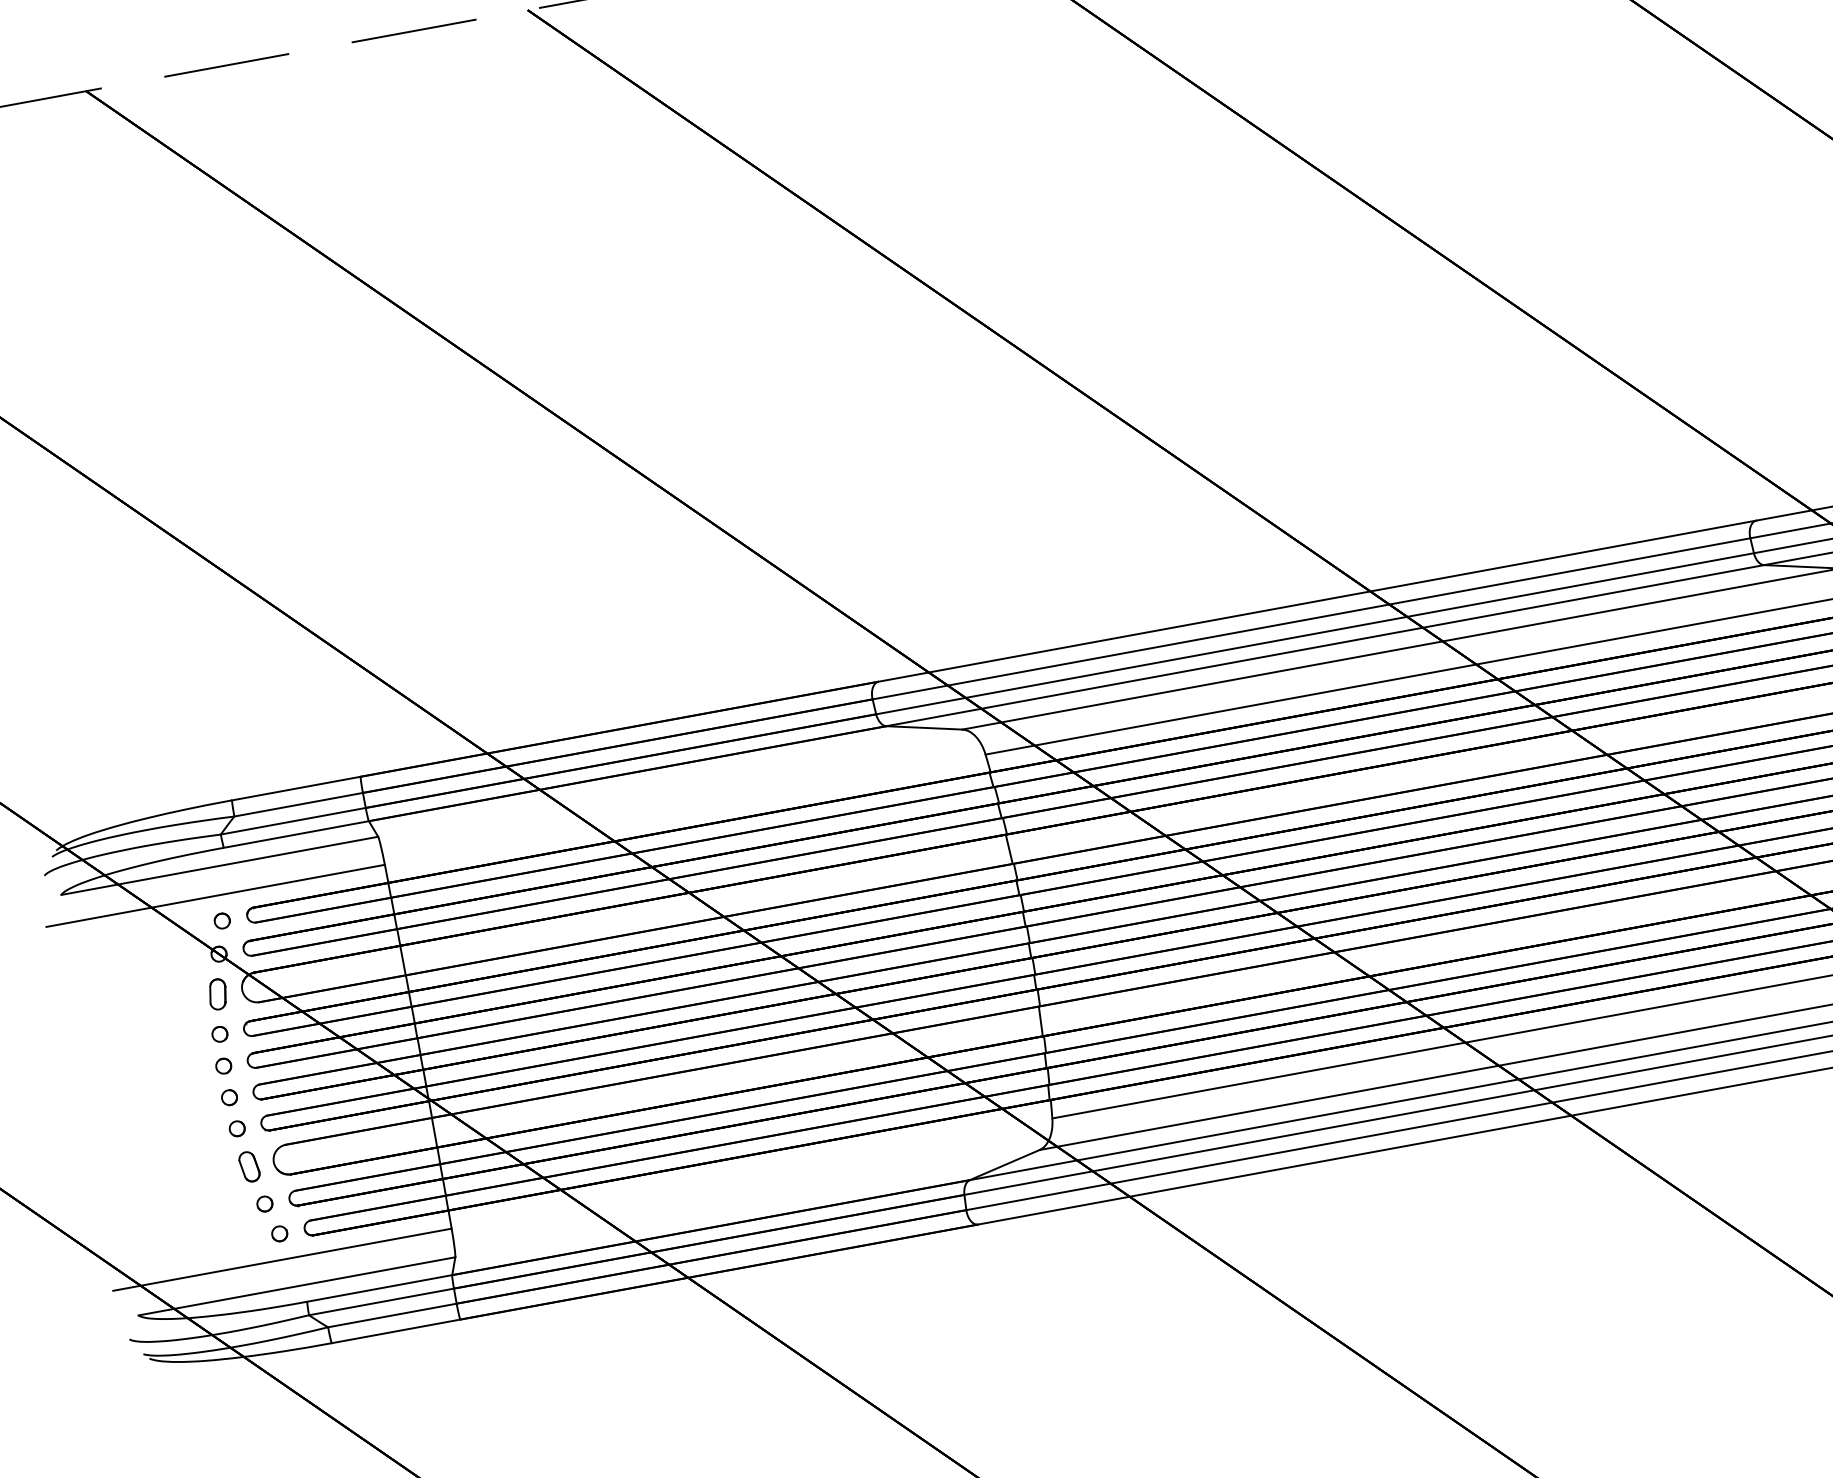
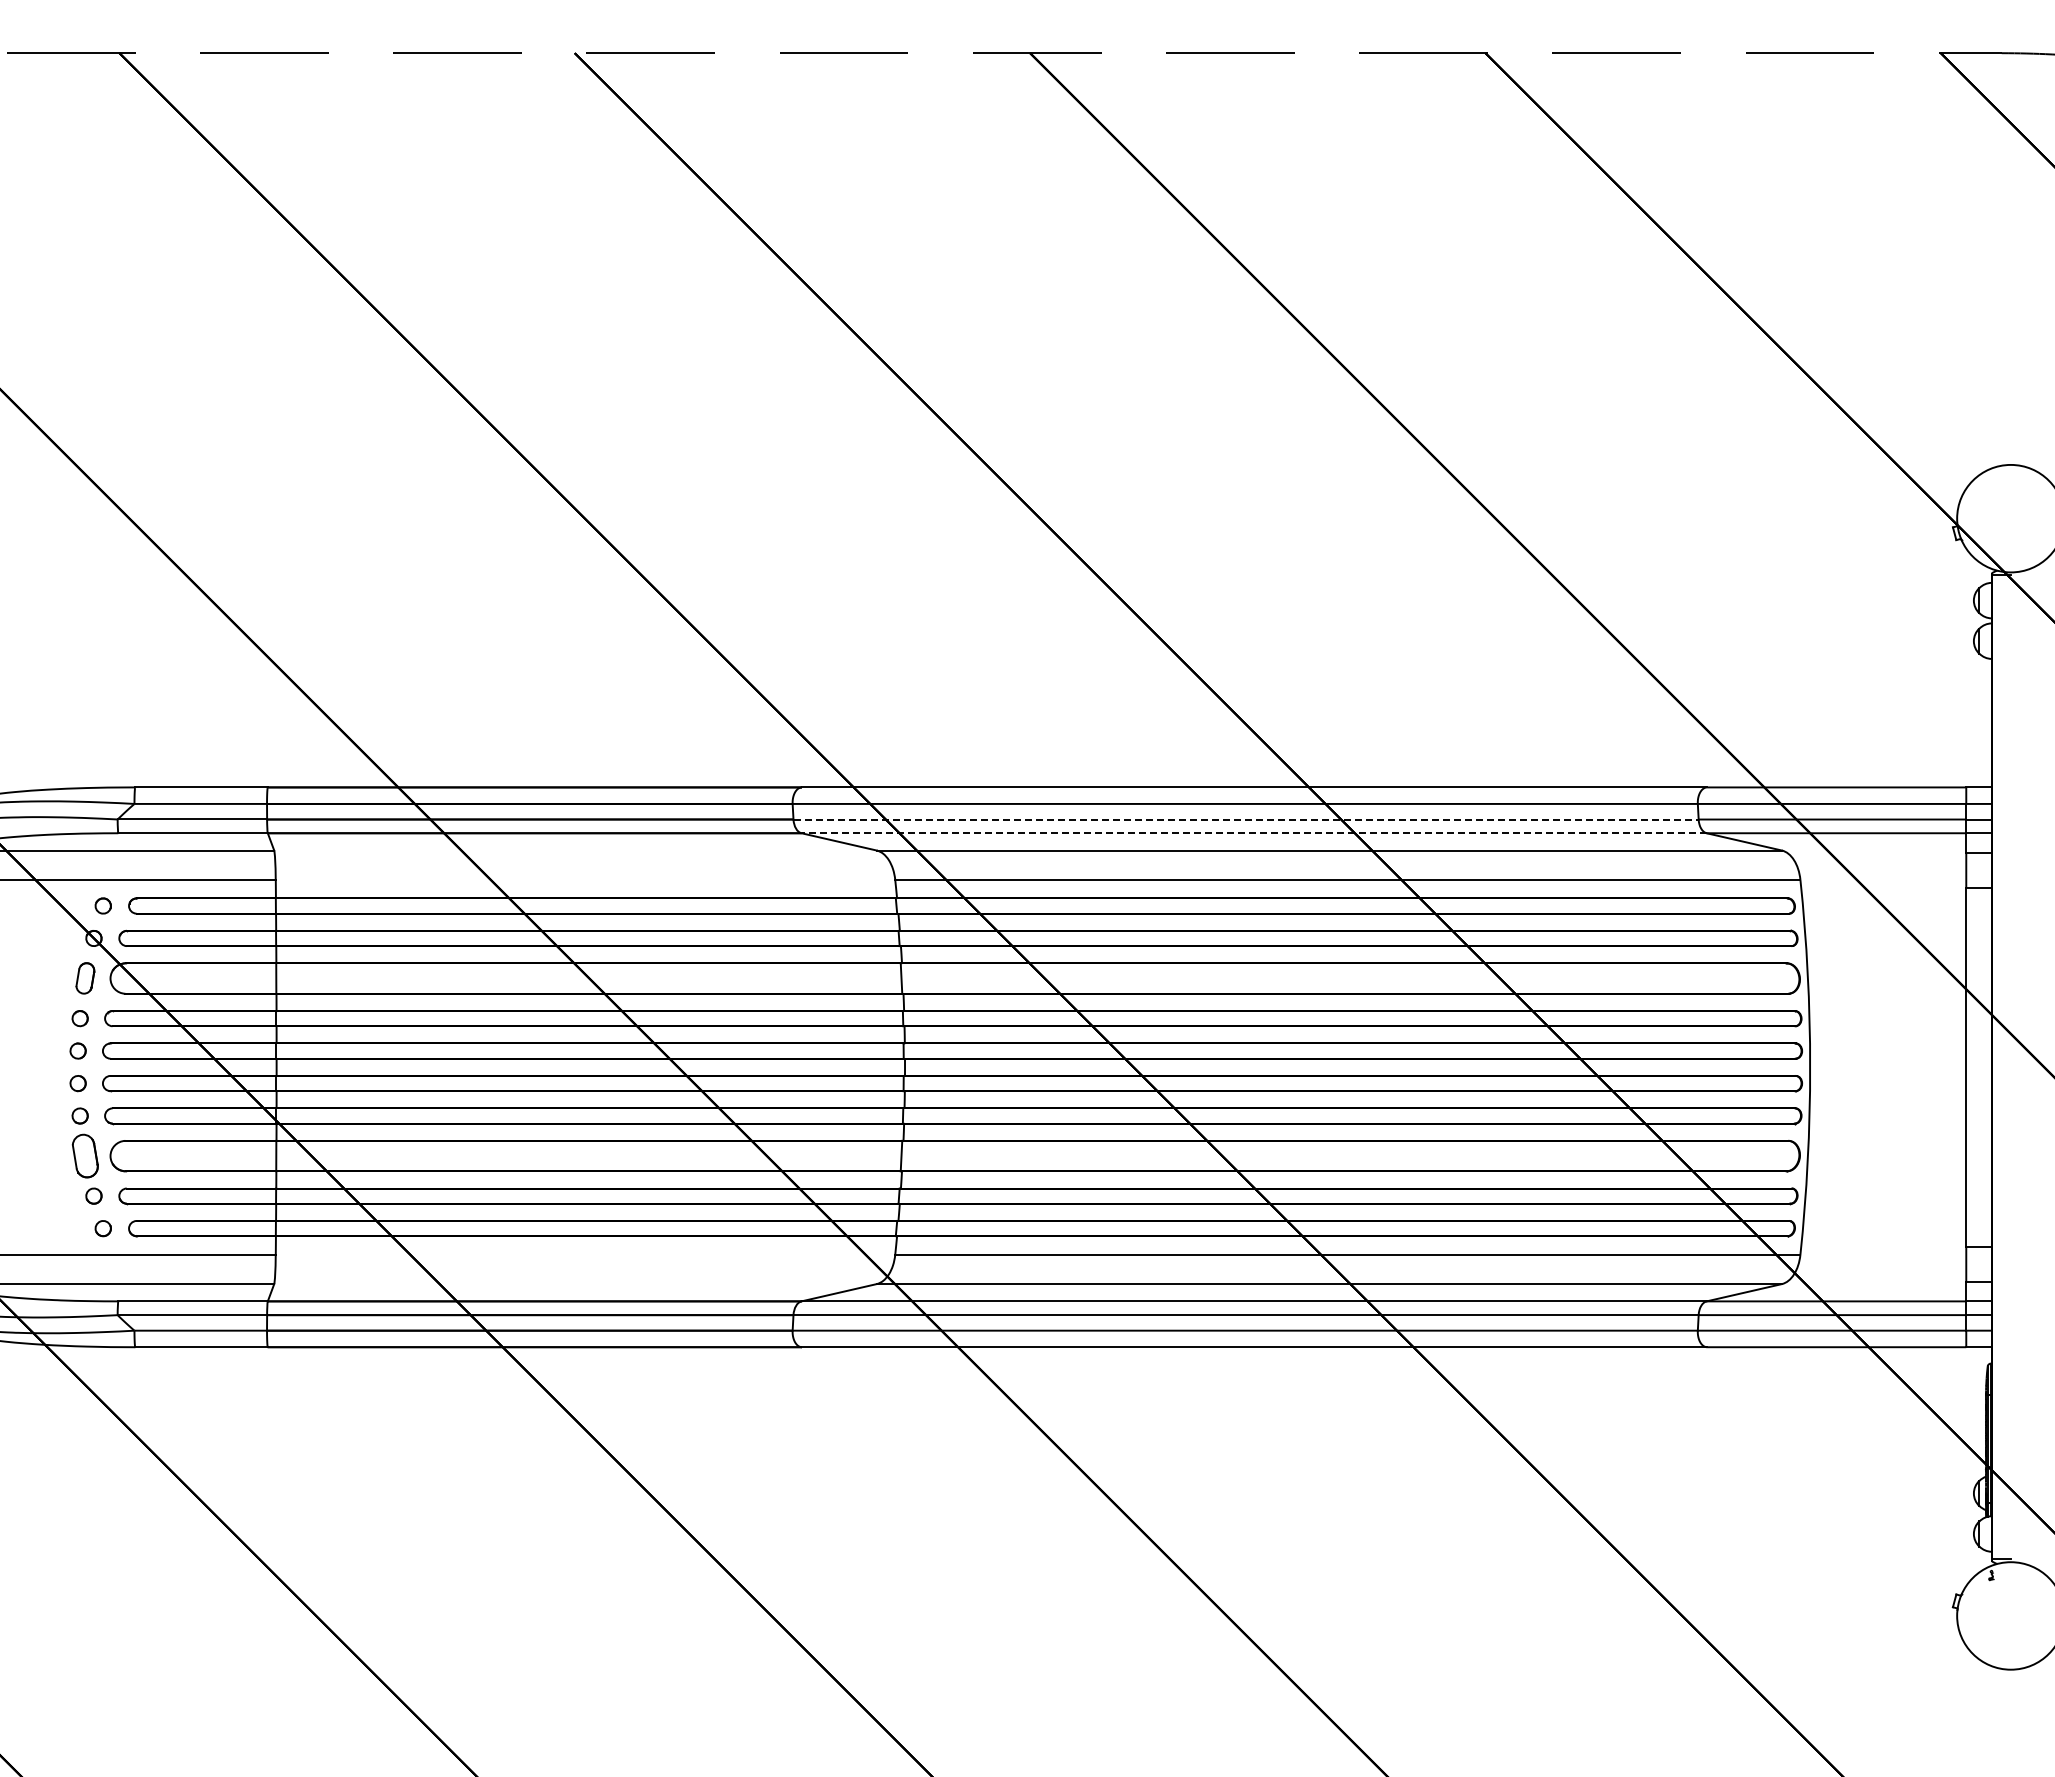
line: (1315, 633) -> (1246, 819), solid -> dashed
line: (1325, 645) -> (1254, 833), solid -> dashed
part: (249, 1167) -> (85, 1156), size x1.4

